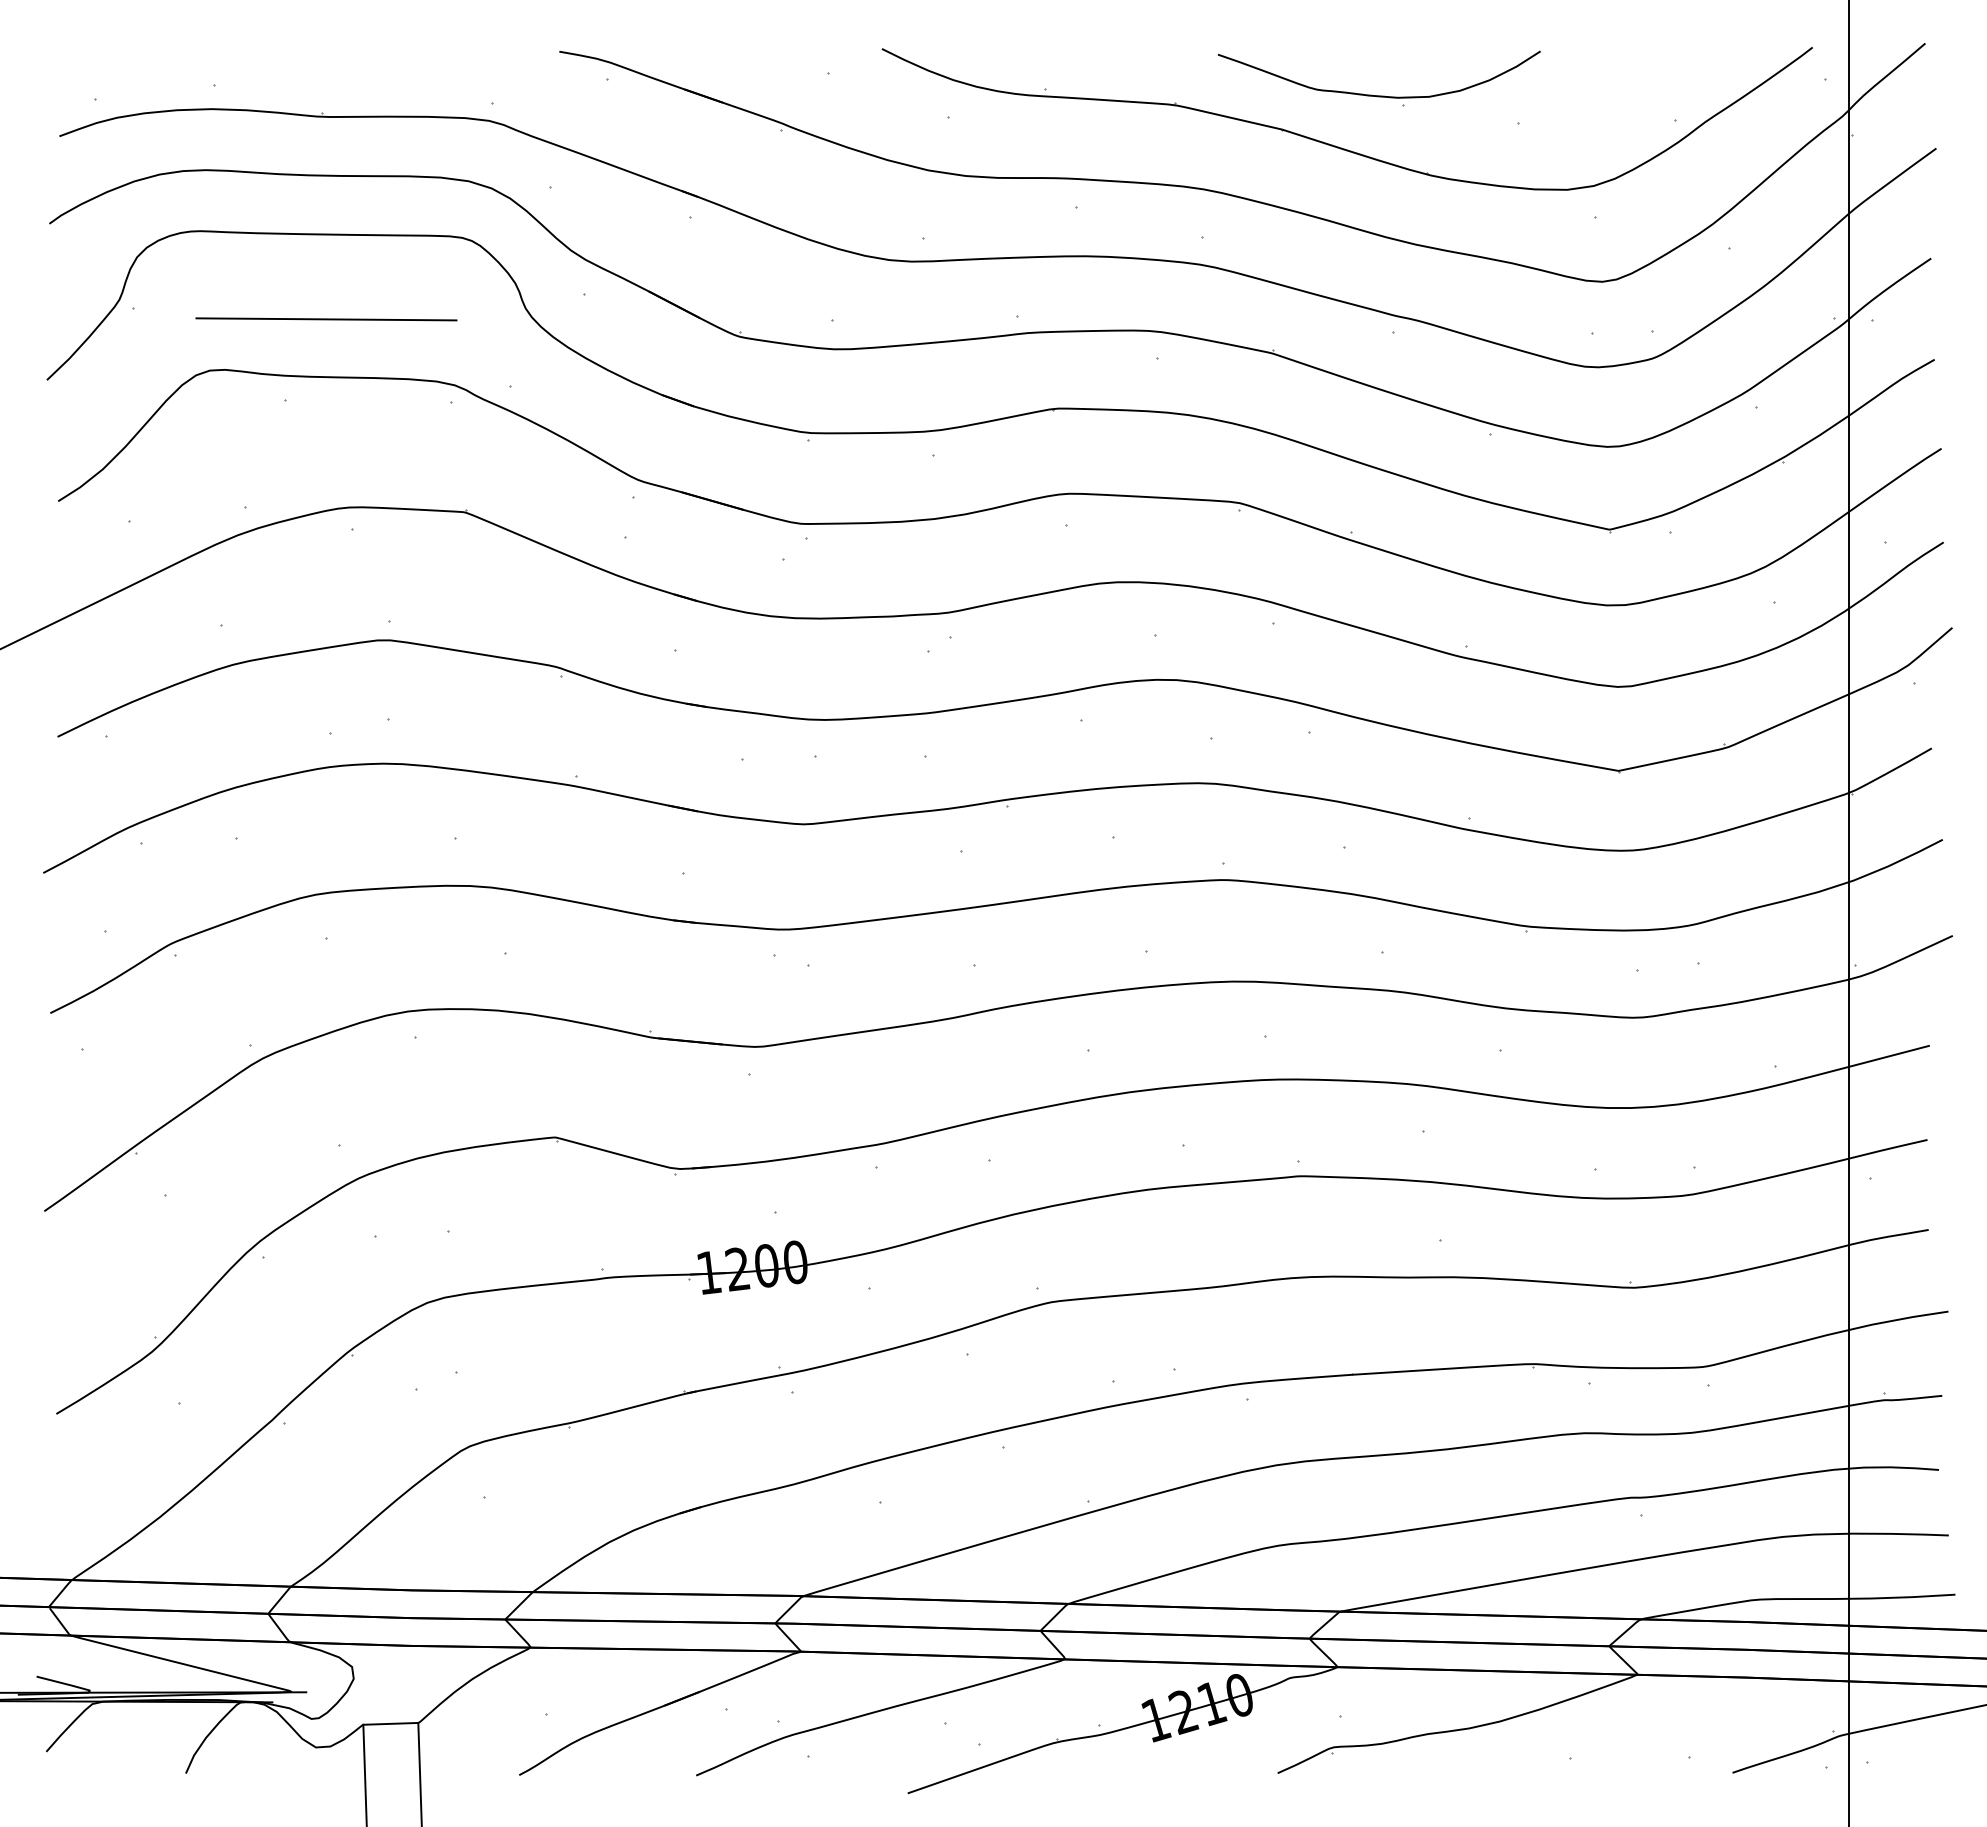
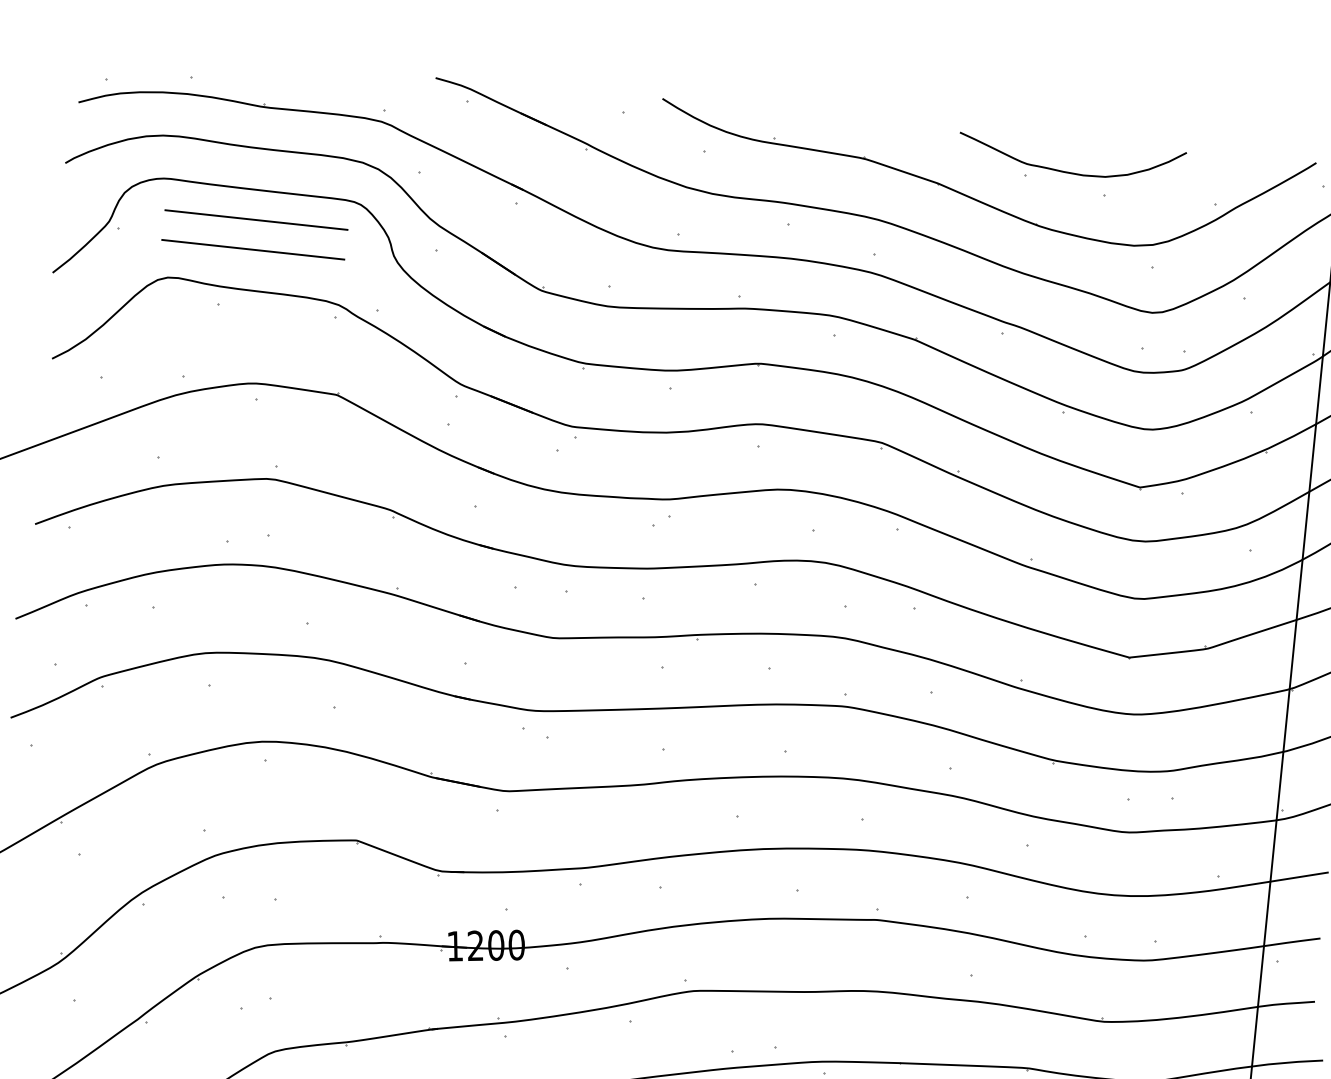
curve: (1372, 94) -> (1065, 171), moved
line: (326, 276) -> (256, 219), added

